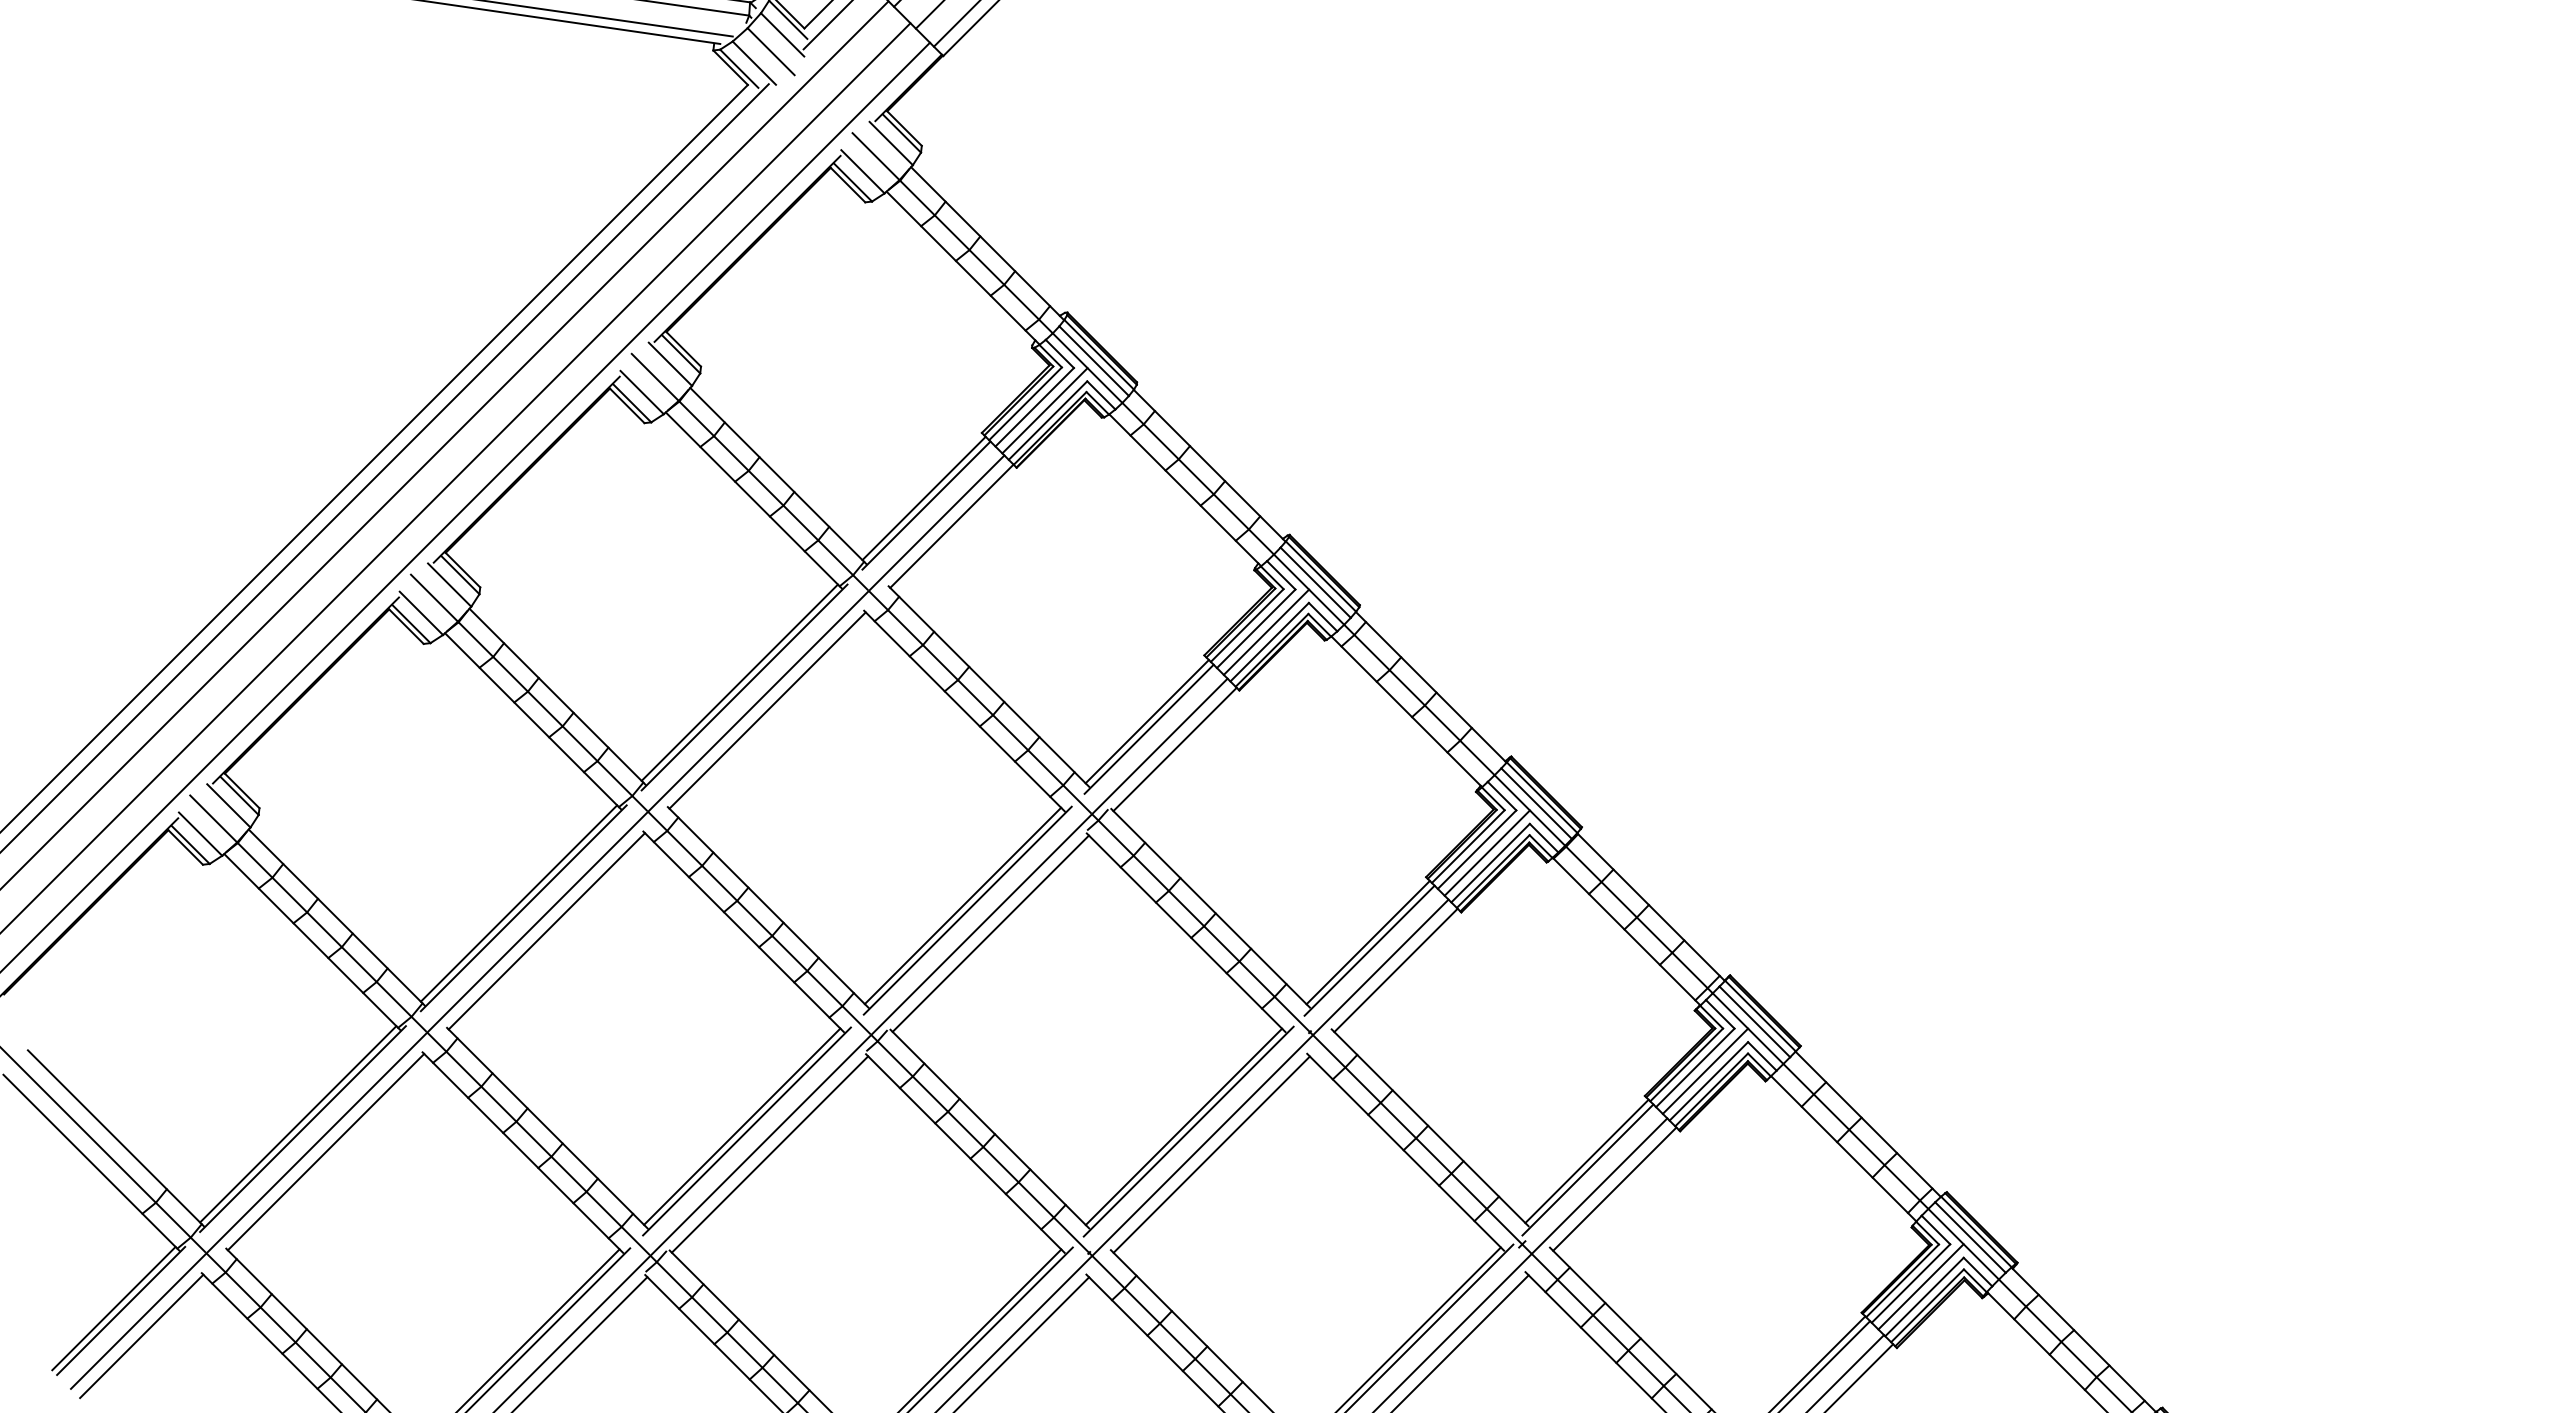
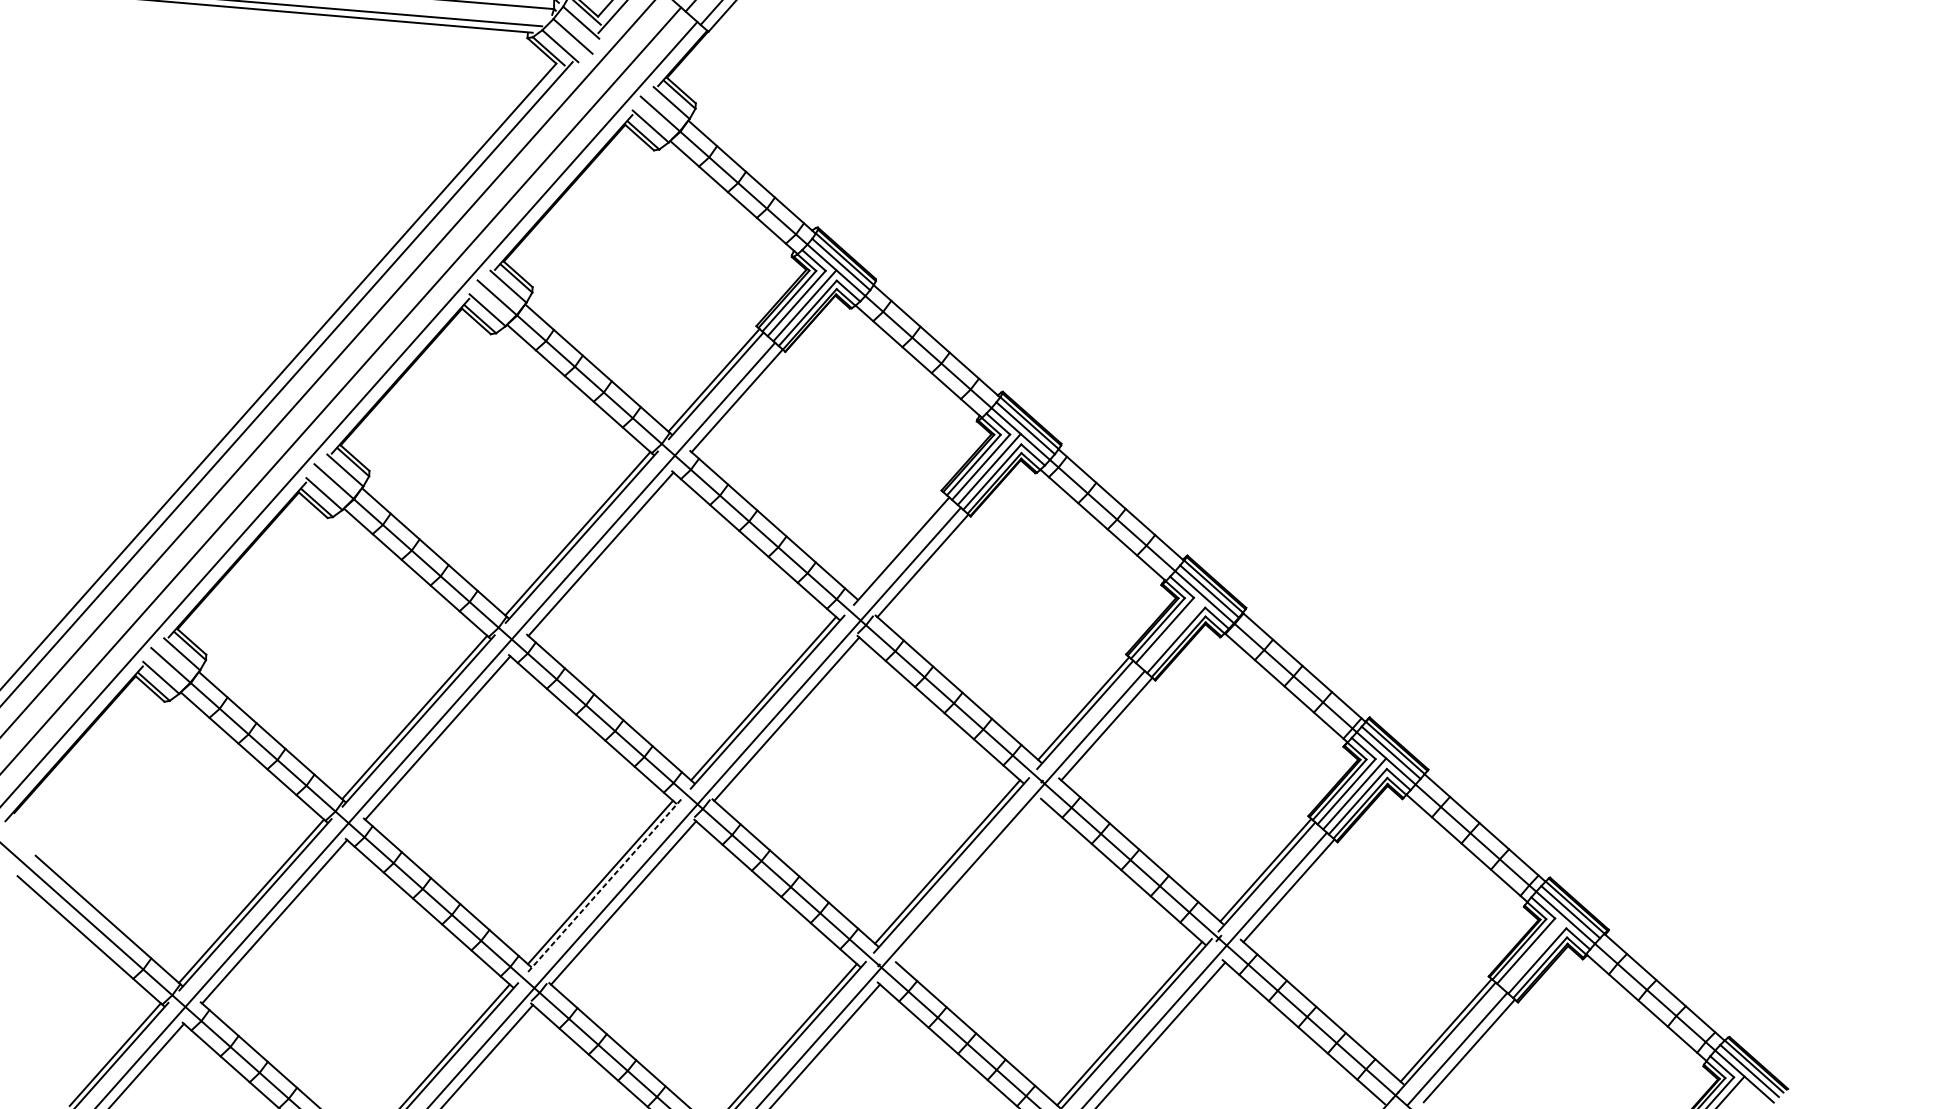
line: (1146, 721) -> (899, 545), removed
line: (1486, 852) -> (1172, 632), removed
line: (747, 1131) -> (604, 885), solid -> dashed
line: (1211, 1154) -> (970, 882), removed
line: (1920, 1286) -> (1533, 952), removed

